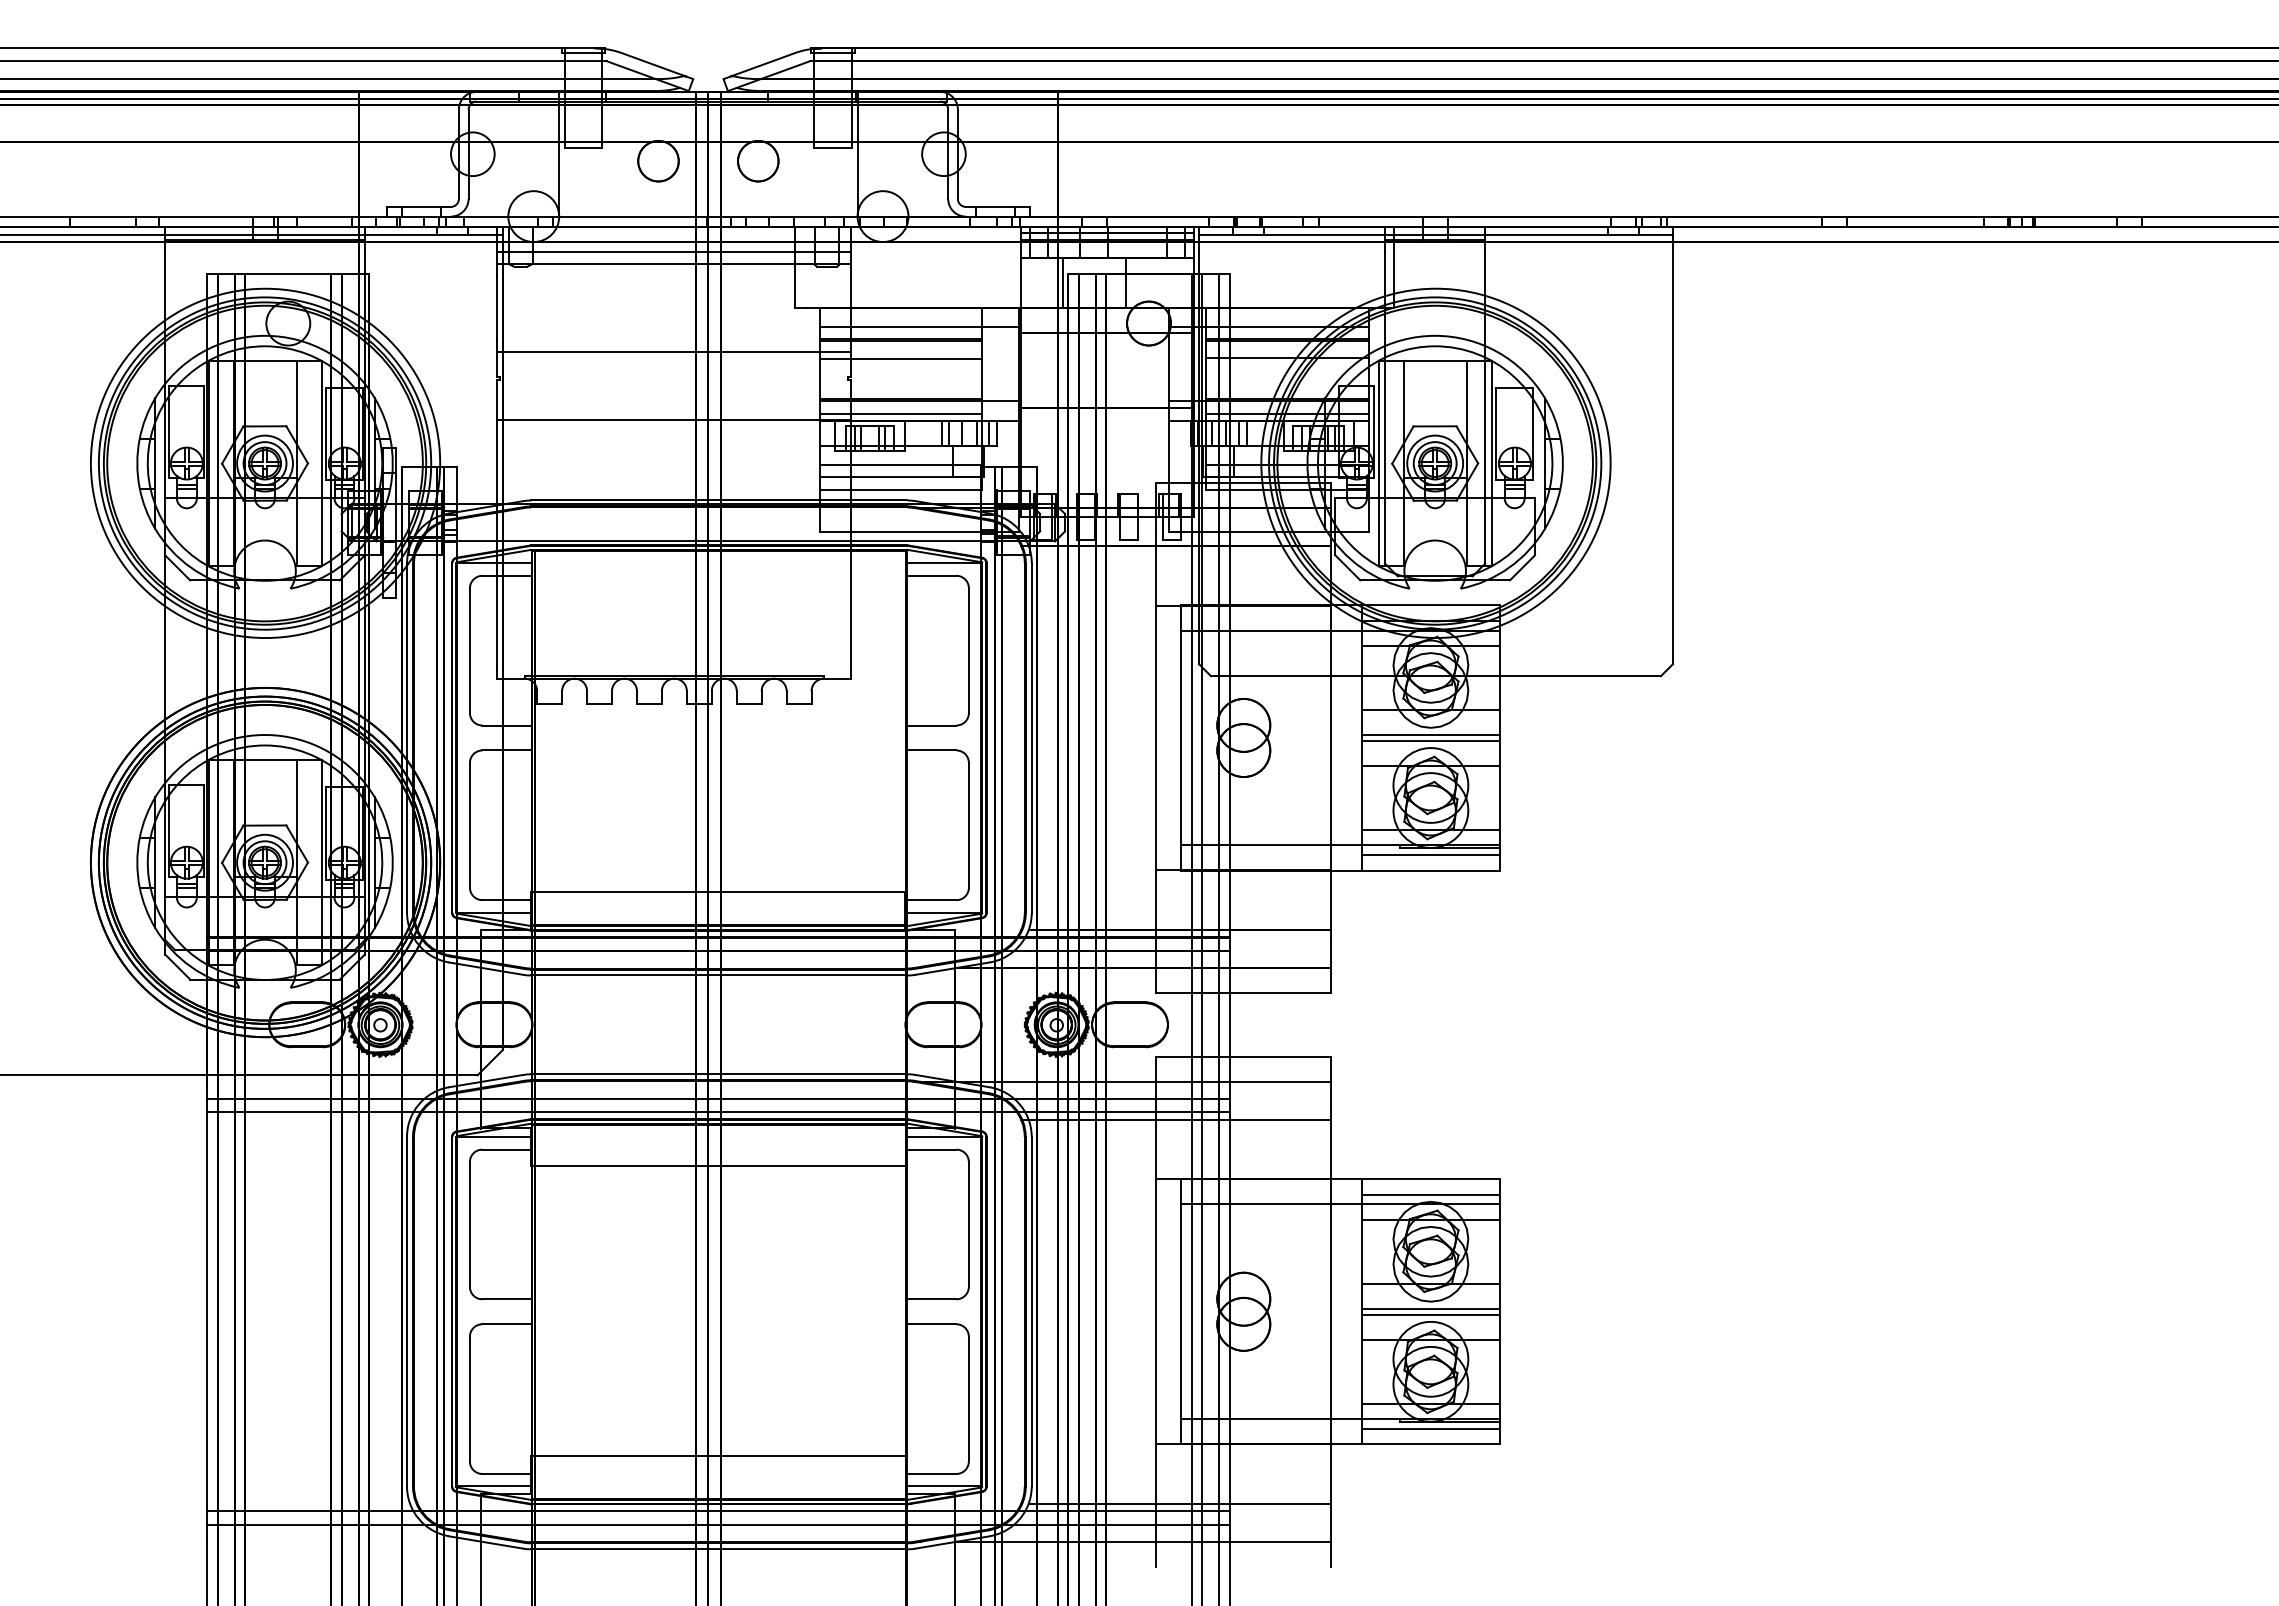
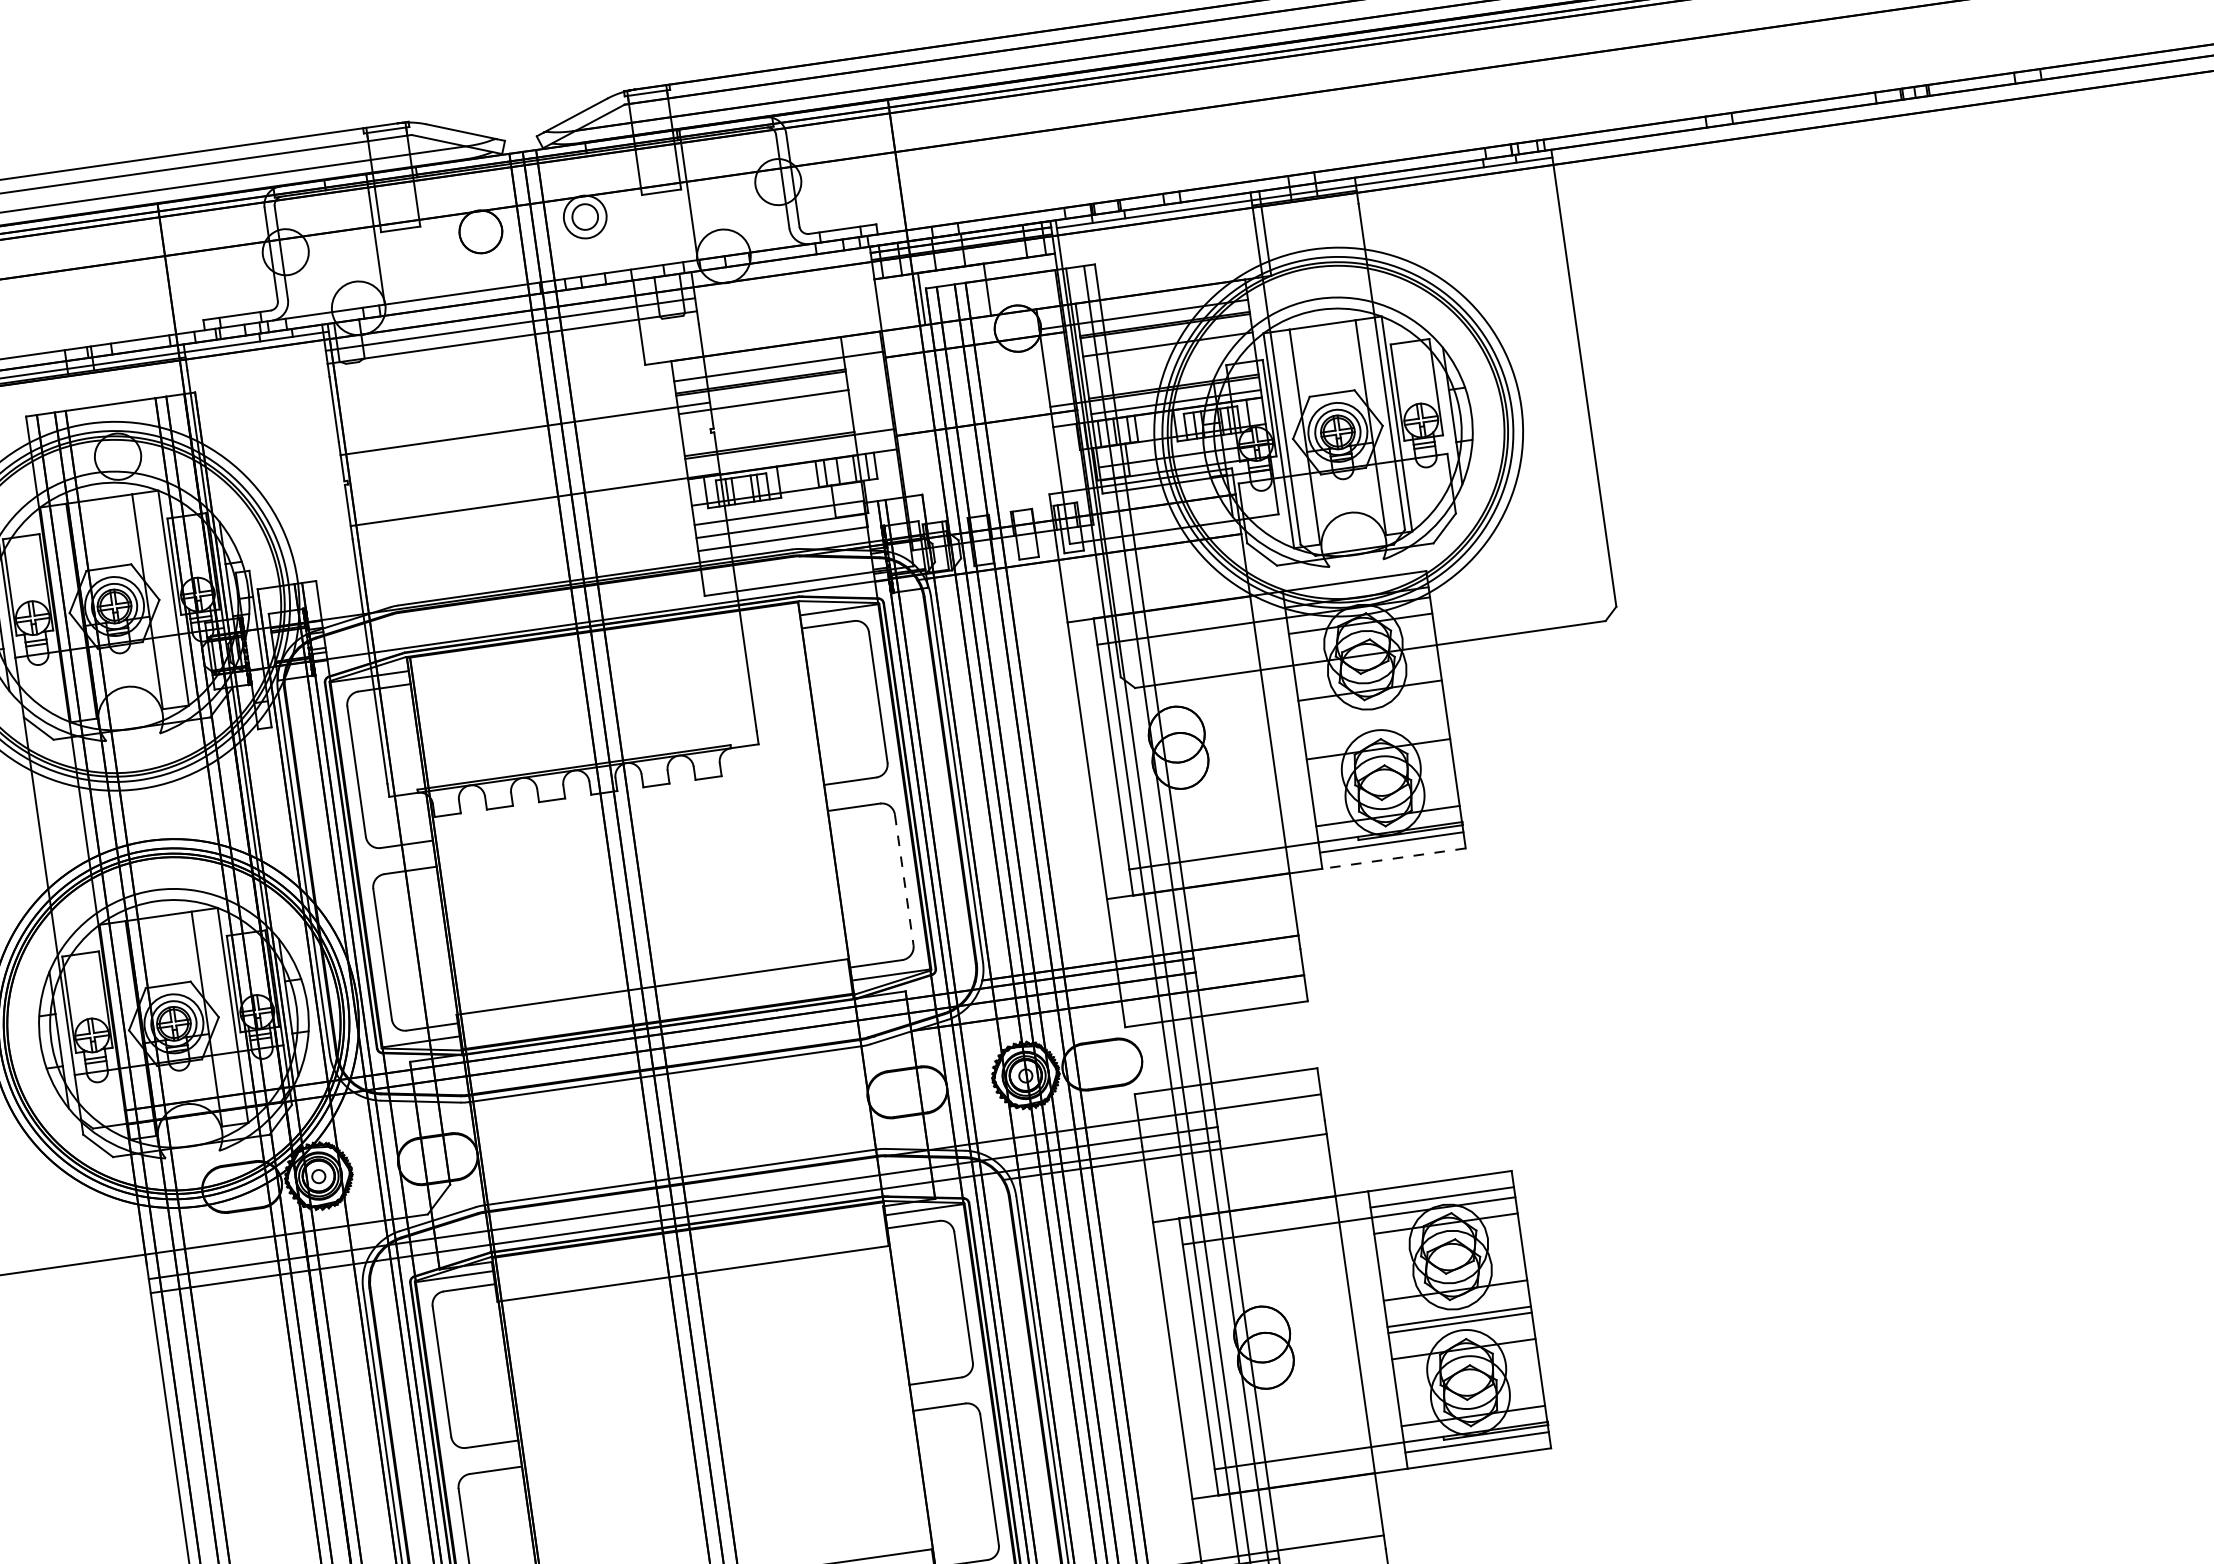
circle: (758, 160) -> (585, 216), size x0.6
line: (900, 413) -> (771, 459), removed
line: (1430, 735) -> (1373, 717), removed
line: (1430, 740) -> (1374, 722), removed
line: (968, 825) -> (903, 880), solid -> dashed
line: (1430, 870) -> (1393, 858), solid -> dashed

